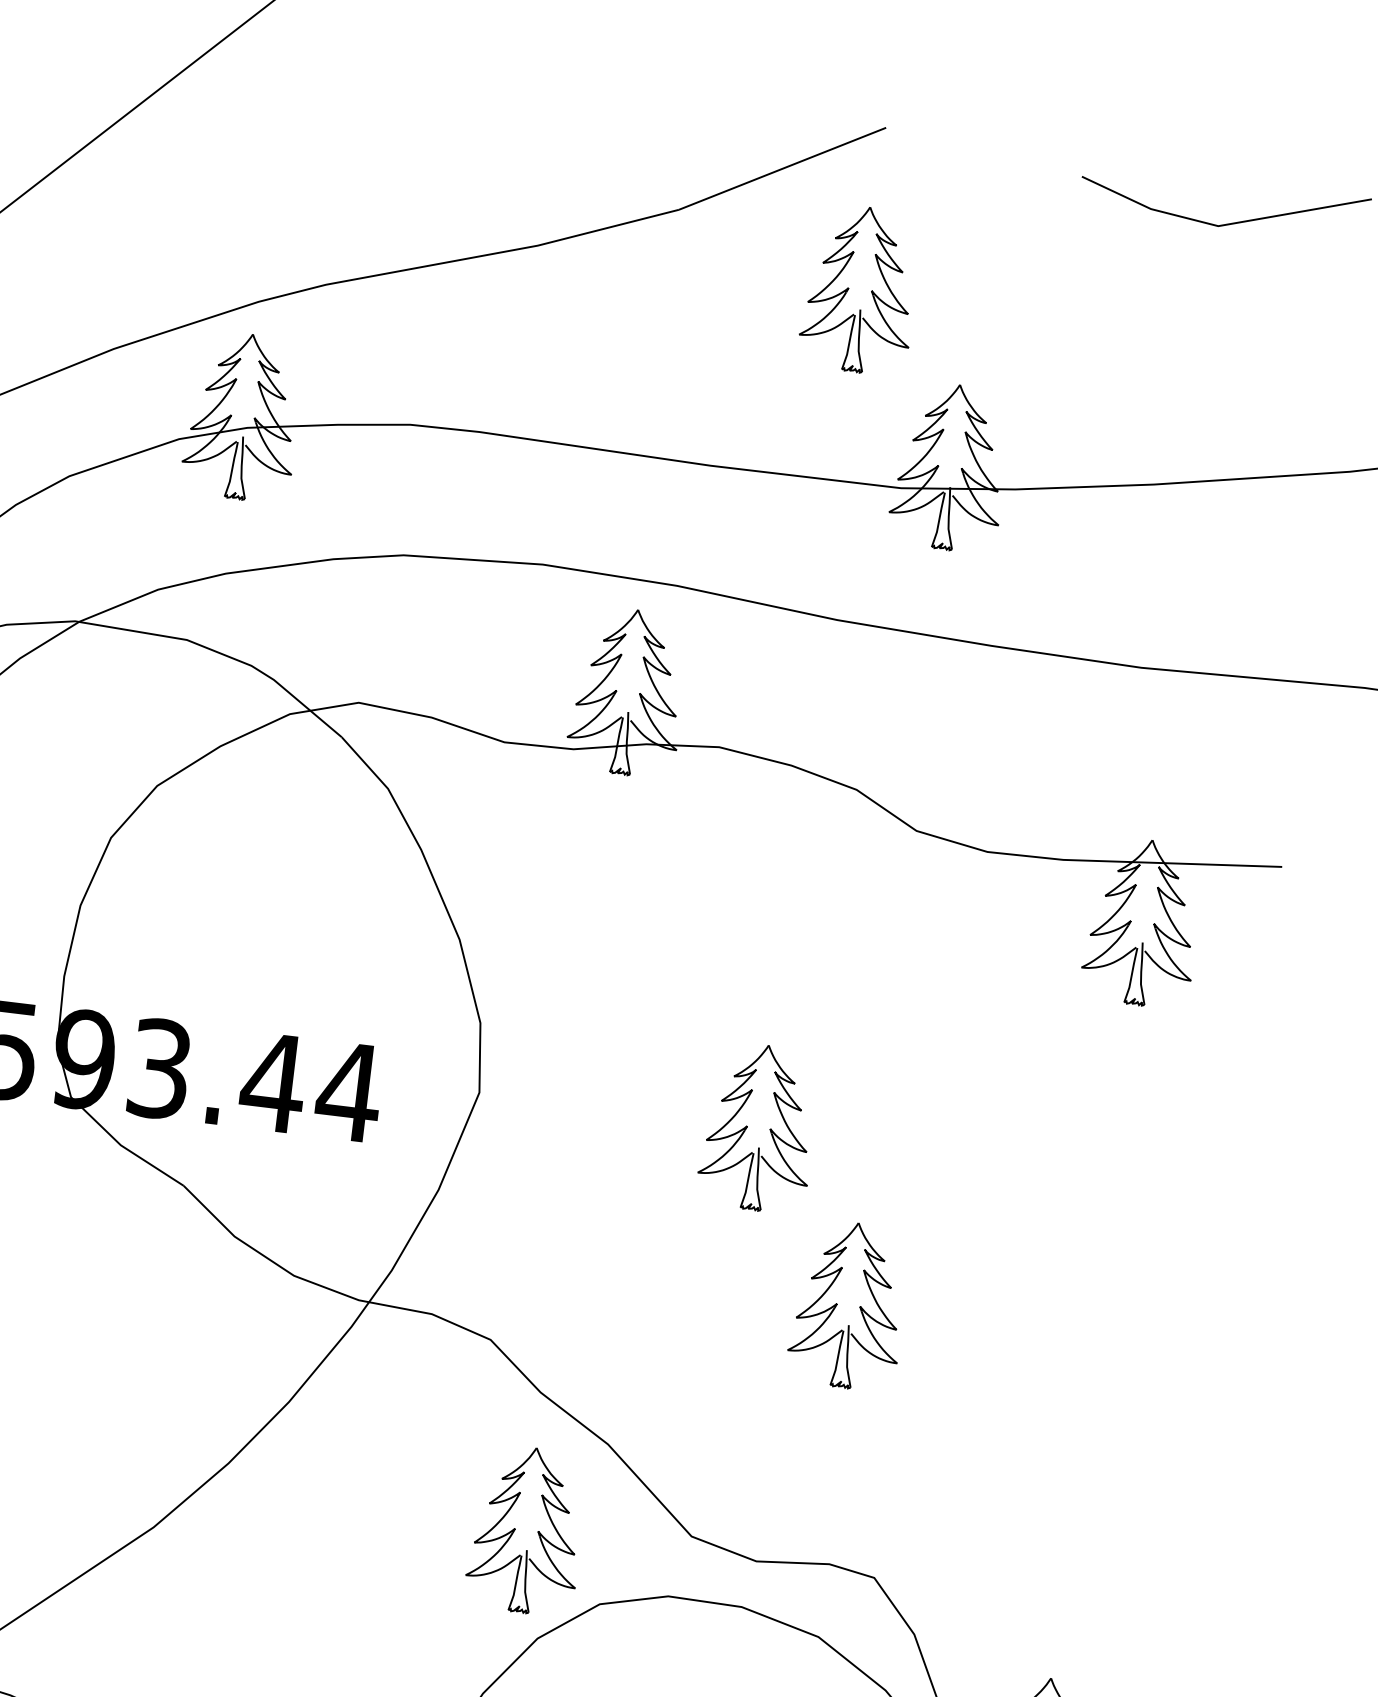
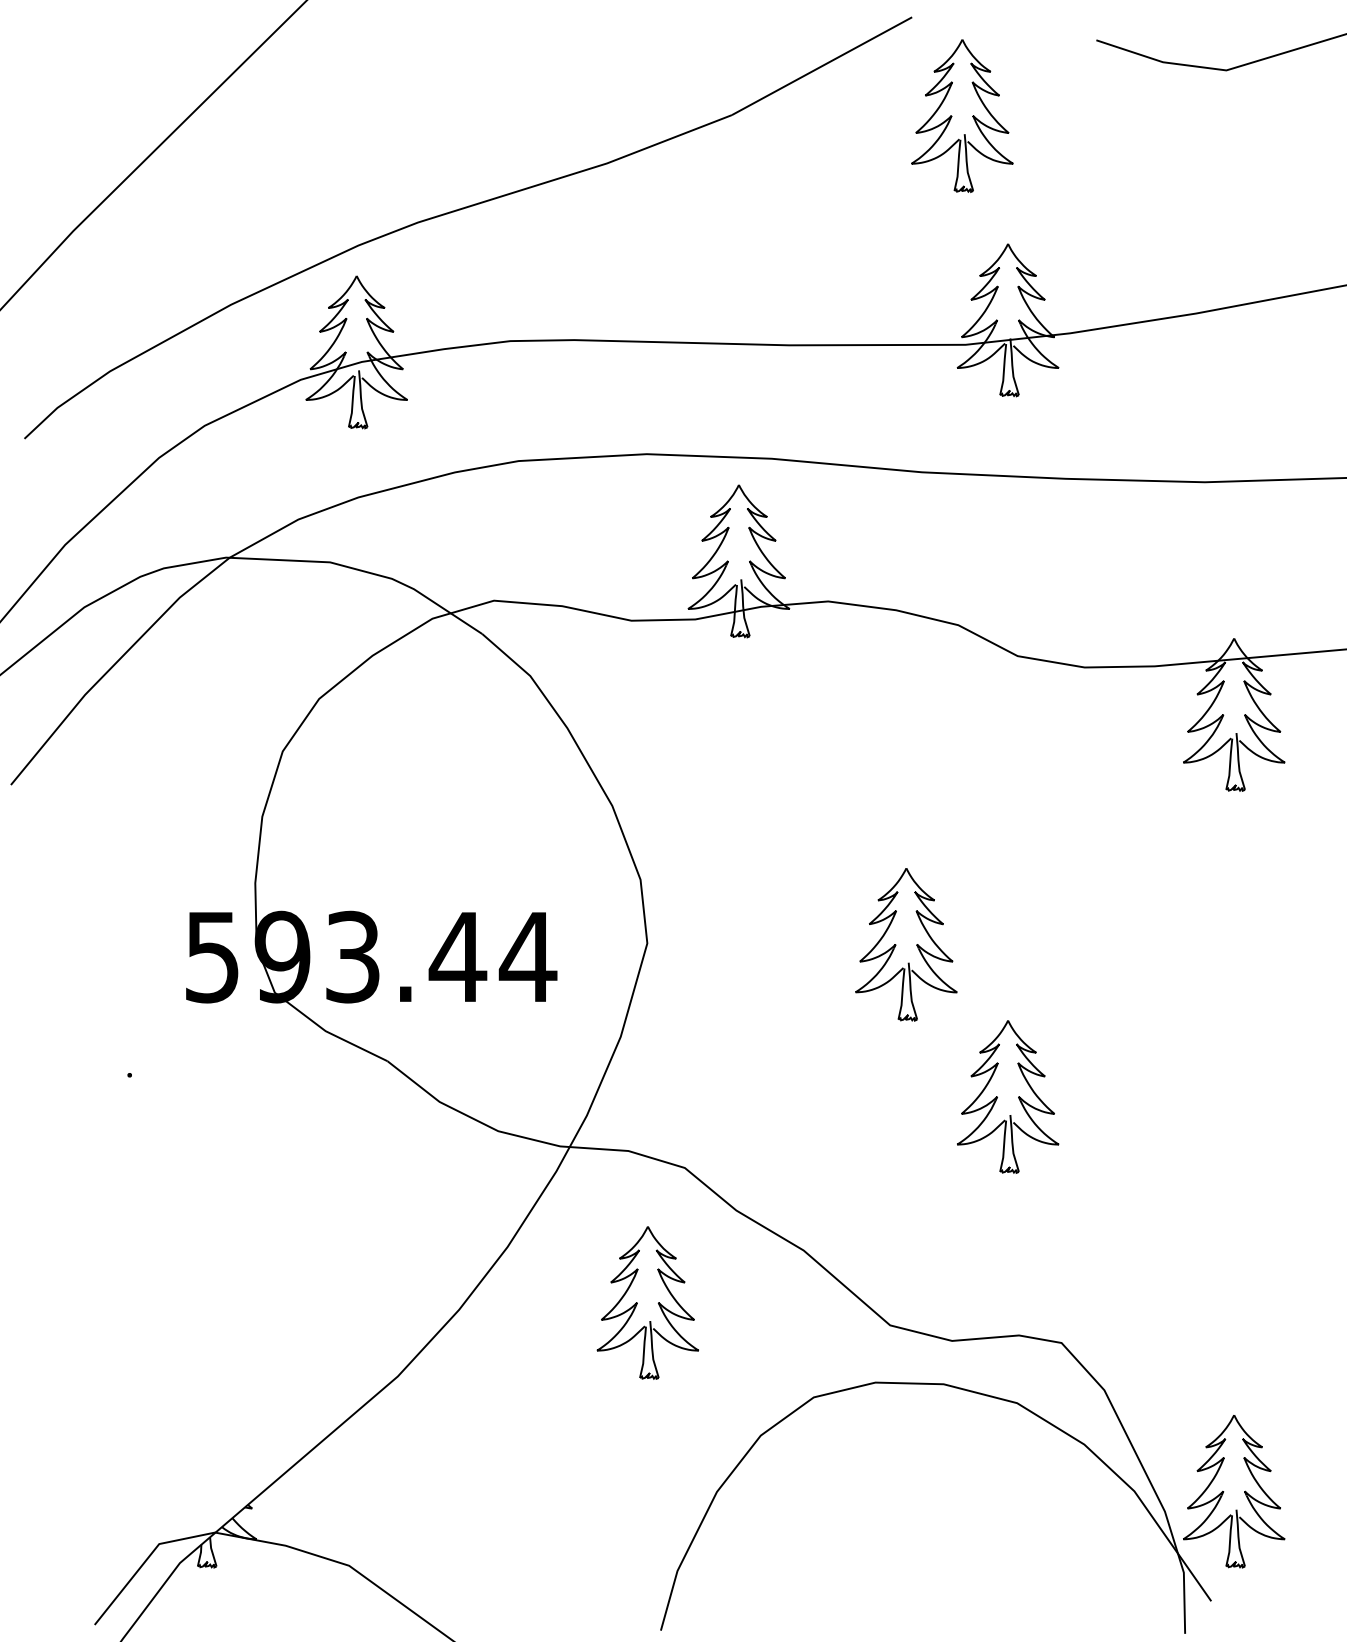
part: (860, 289) -> (962, 115), moved
part: (515, 1528) -> (637, 1302), moved

